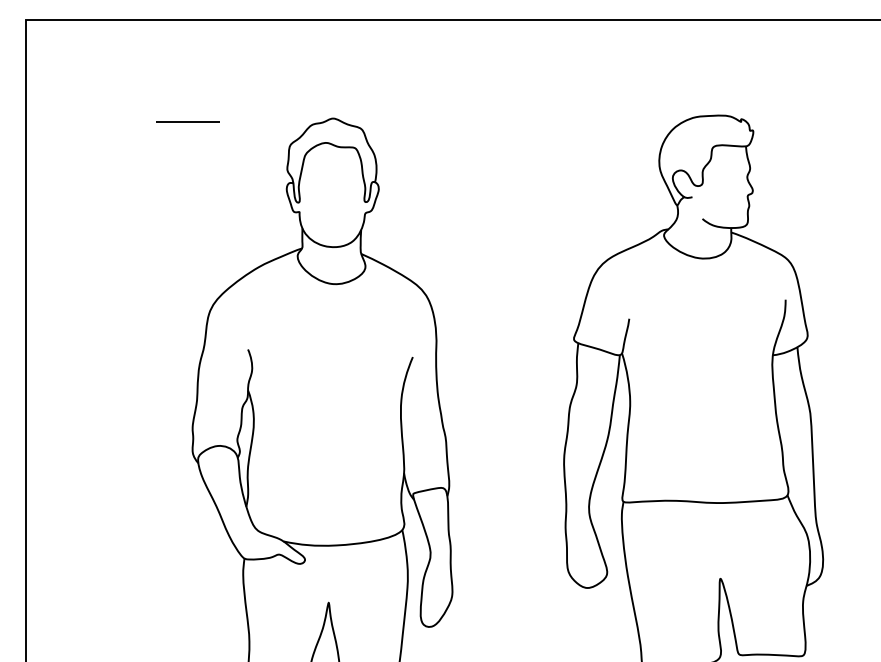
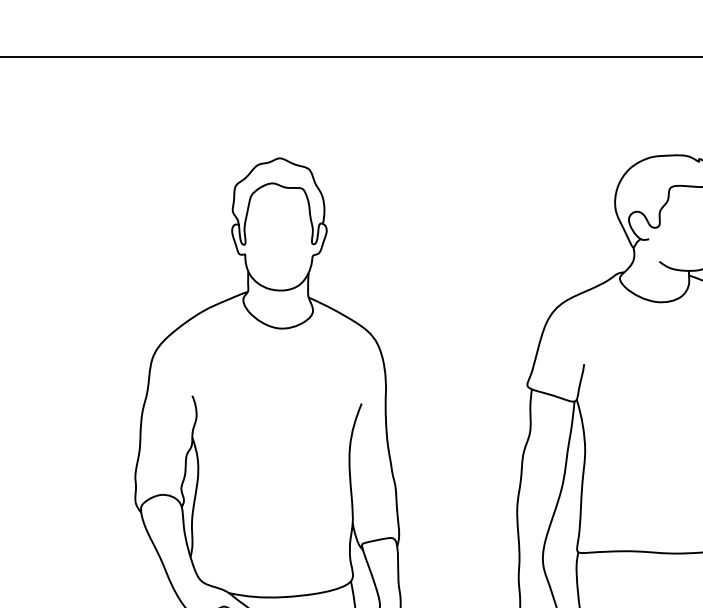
line: (187, 121) -> (130, 161), removed

